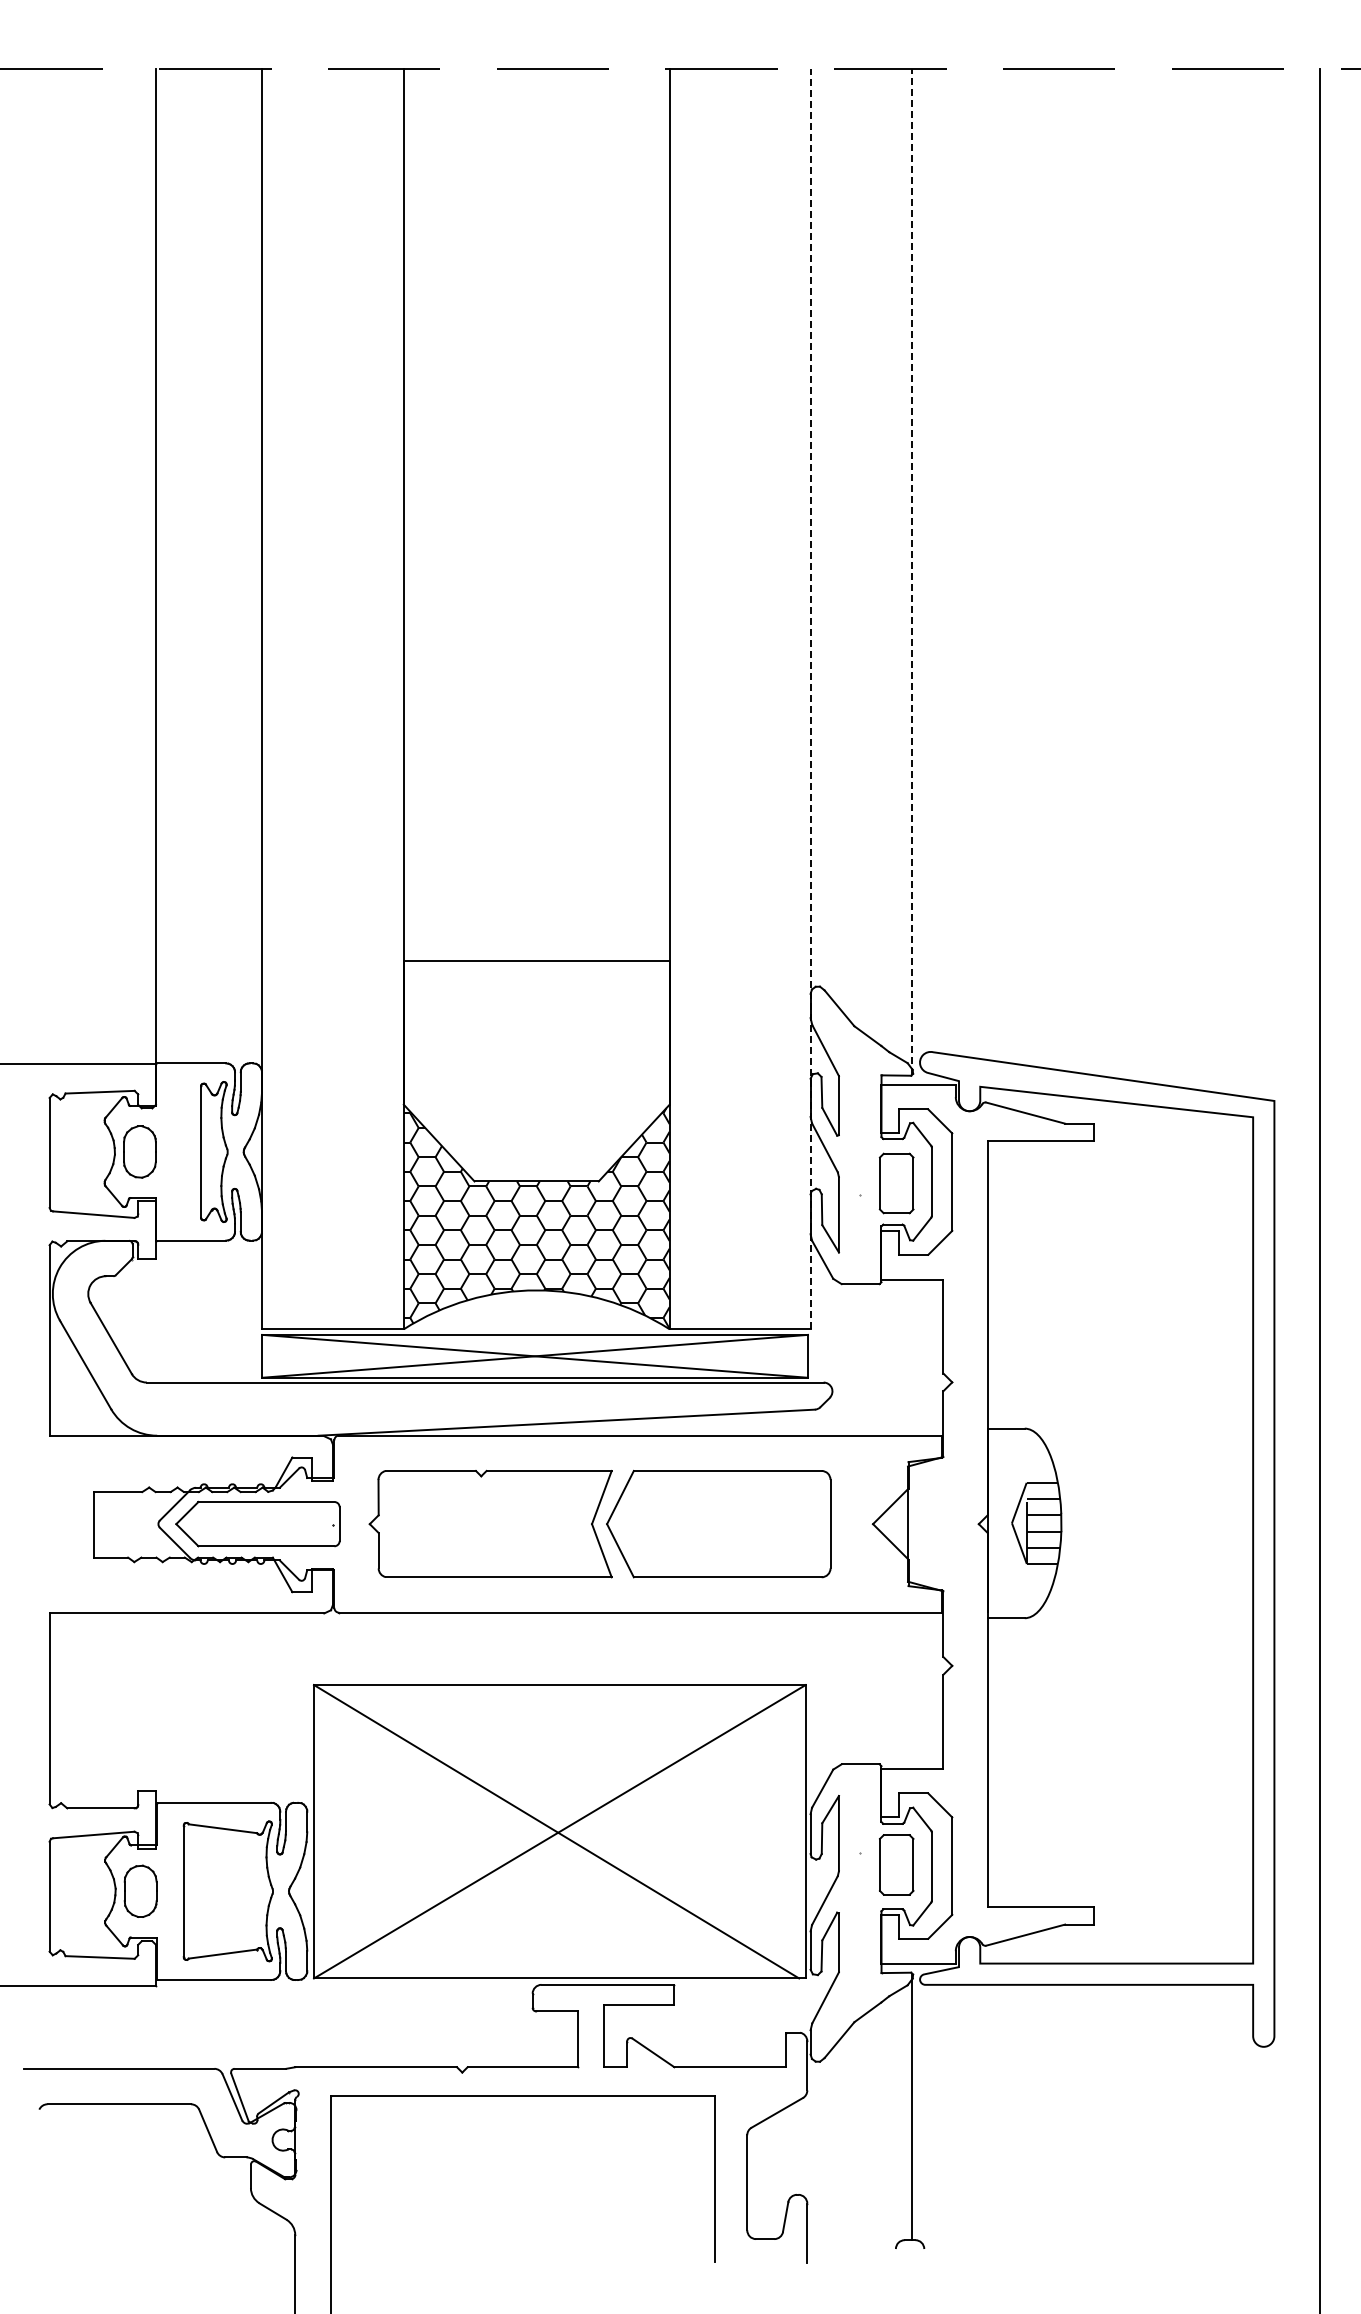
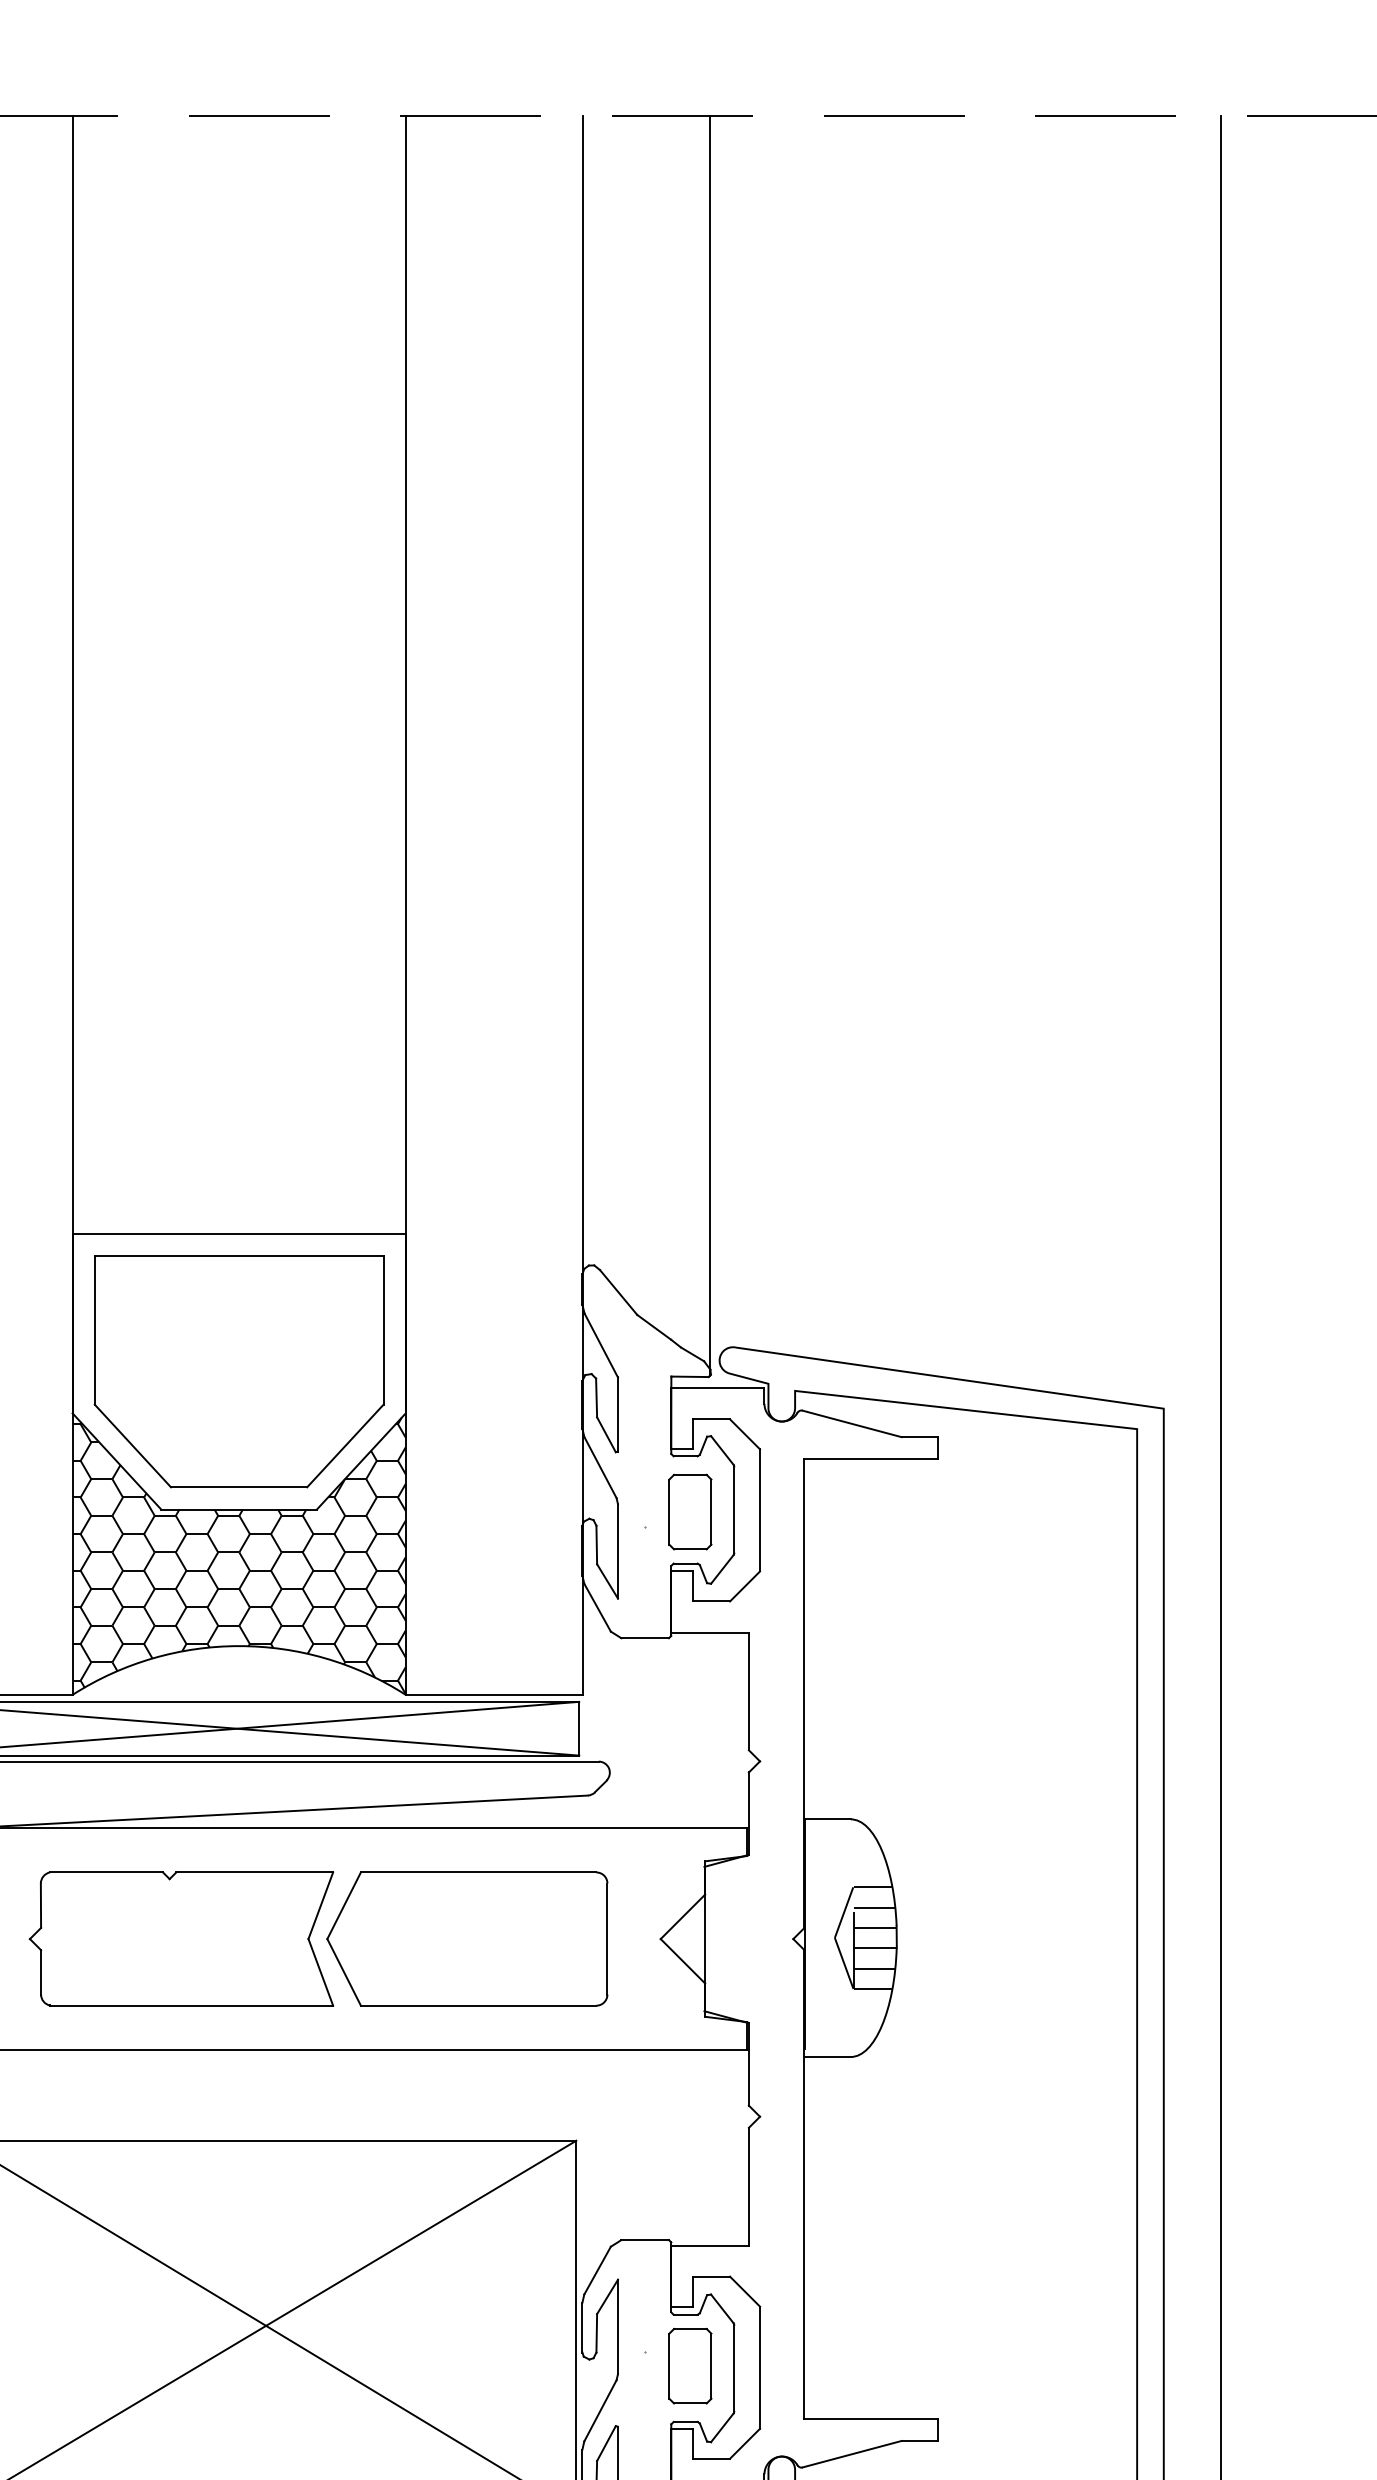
line: (912, 572) -> (710, 746), dashed -> solid
line: (811, 699) -> (583, 905), dashed -> solid
part: (536, 1071) -> (238, 1371), added

